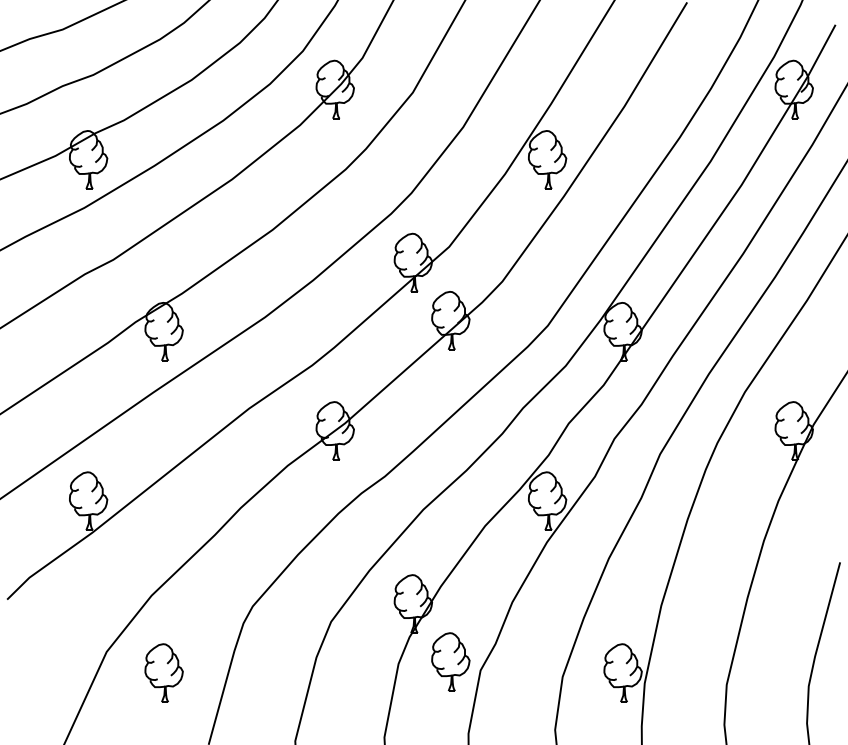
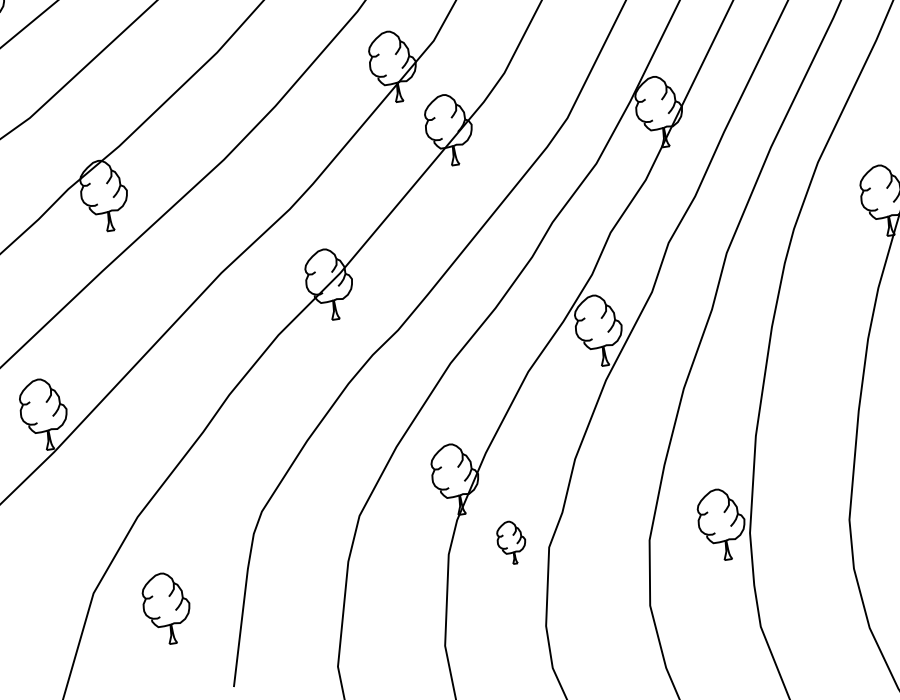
part: (450, 661) -> (511, 542), size x0.6

